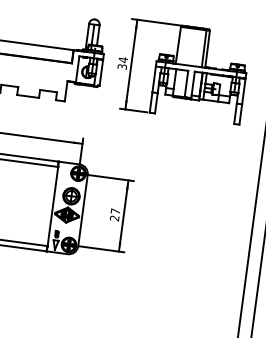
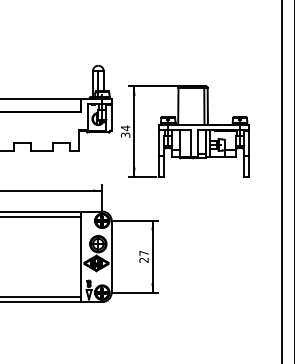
part: (181, 71) -> (184, 131), moved

